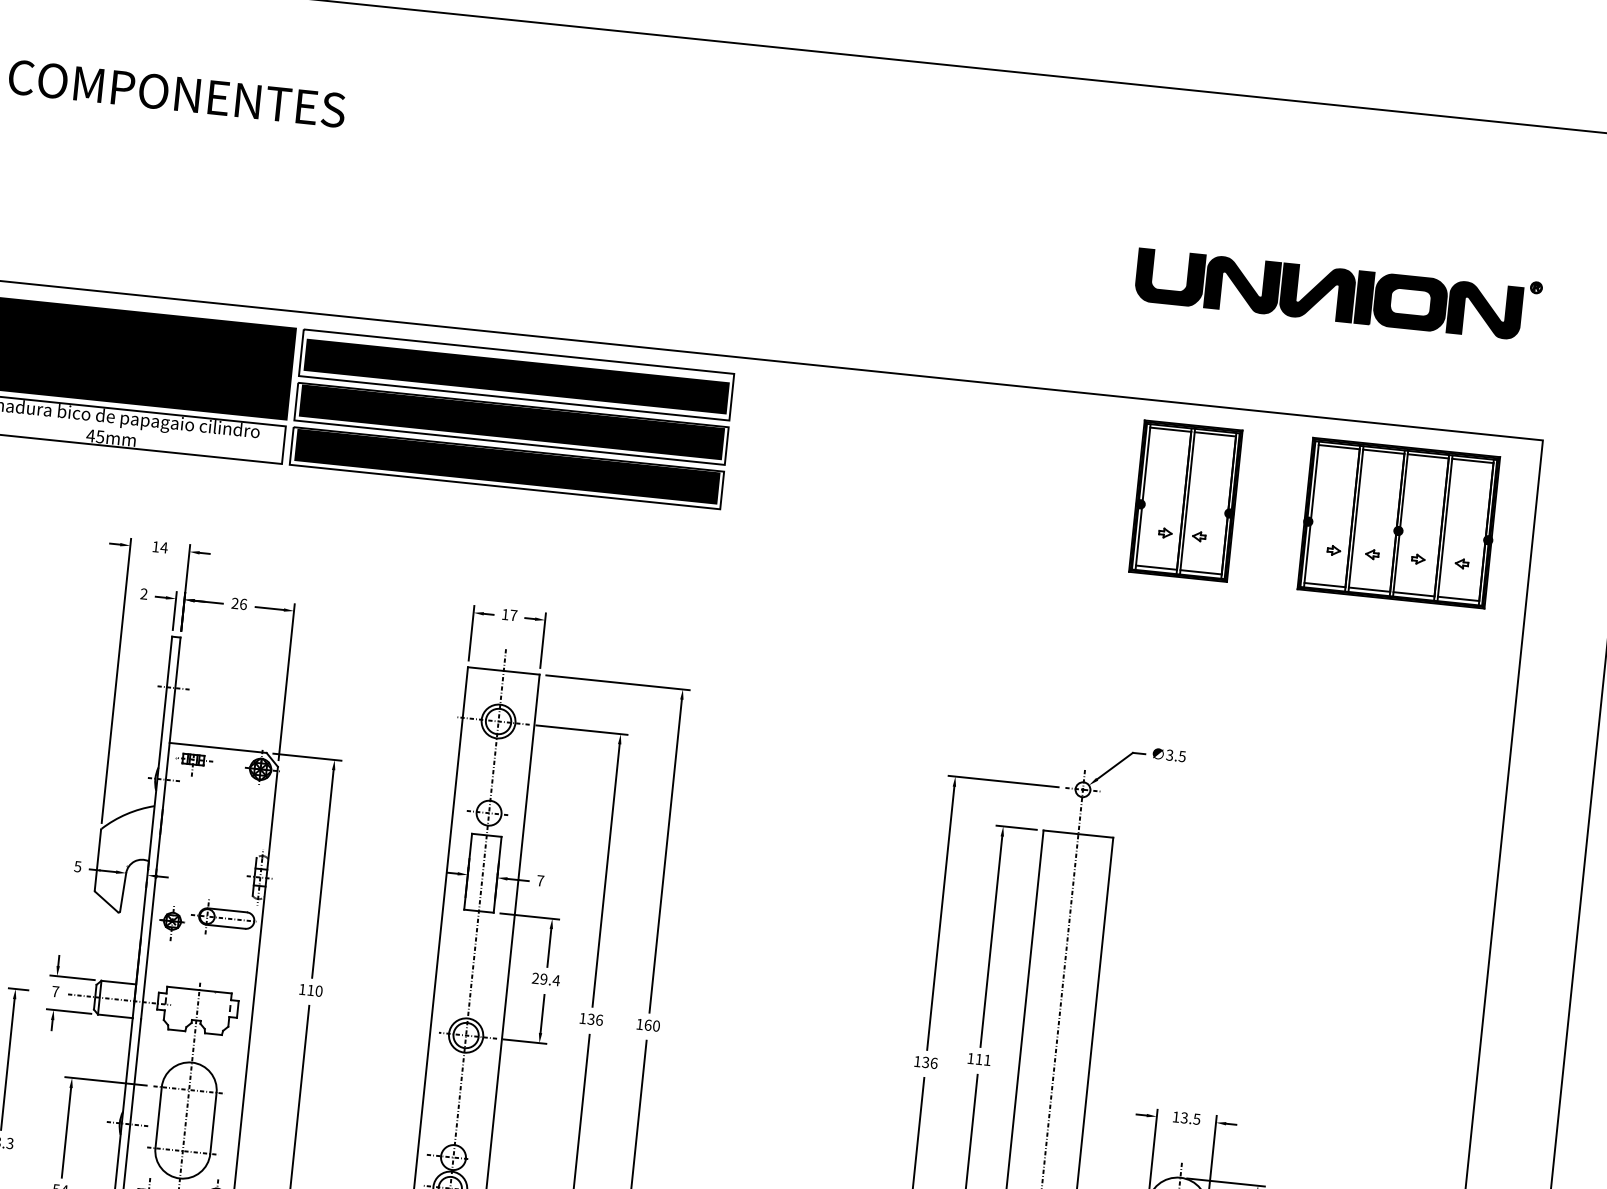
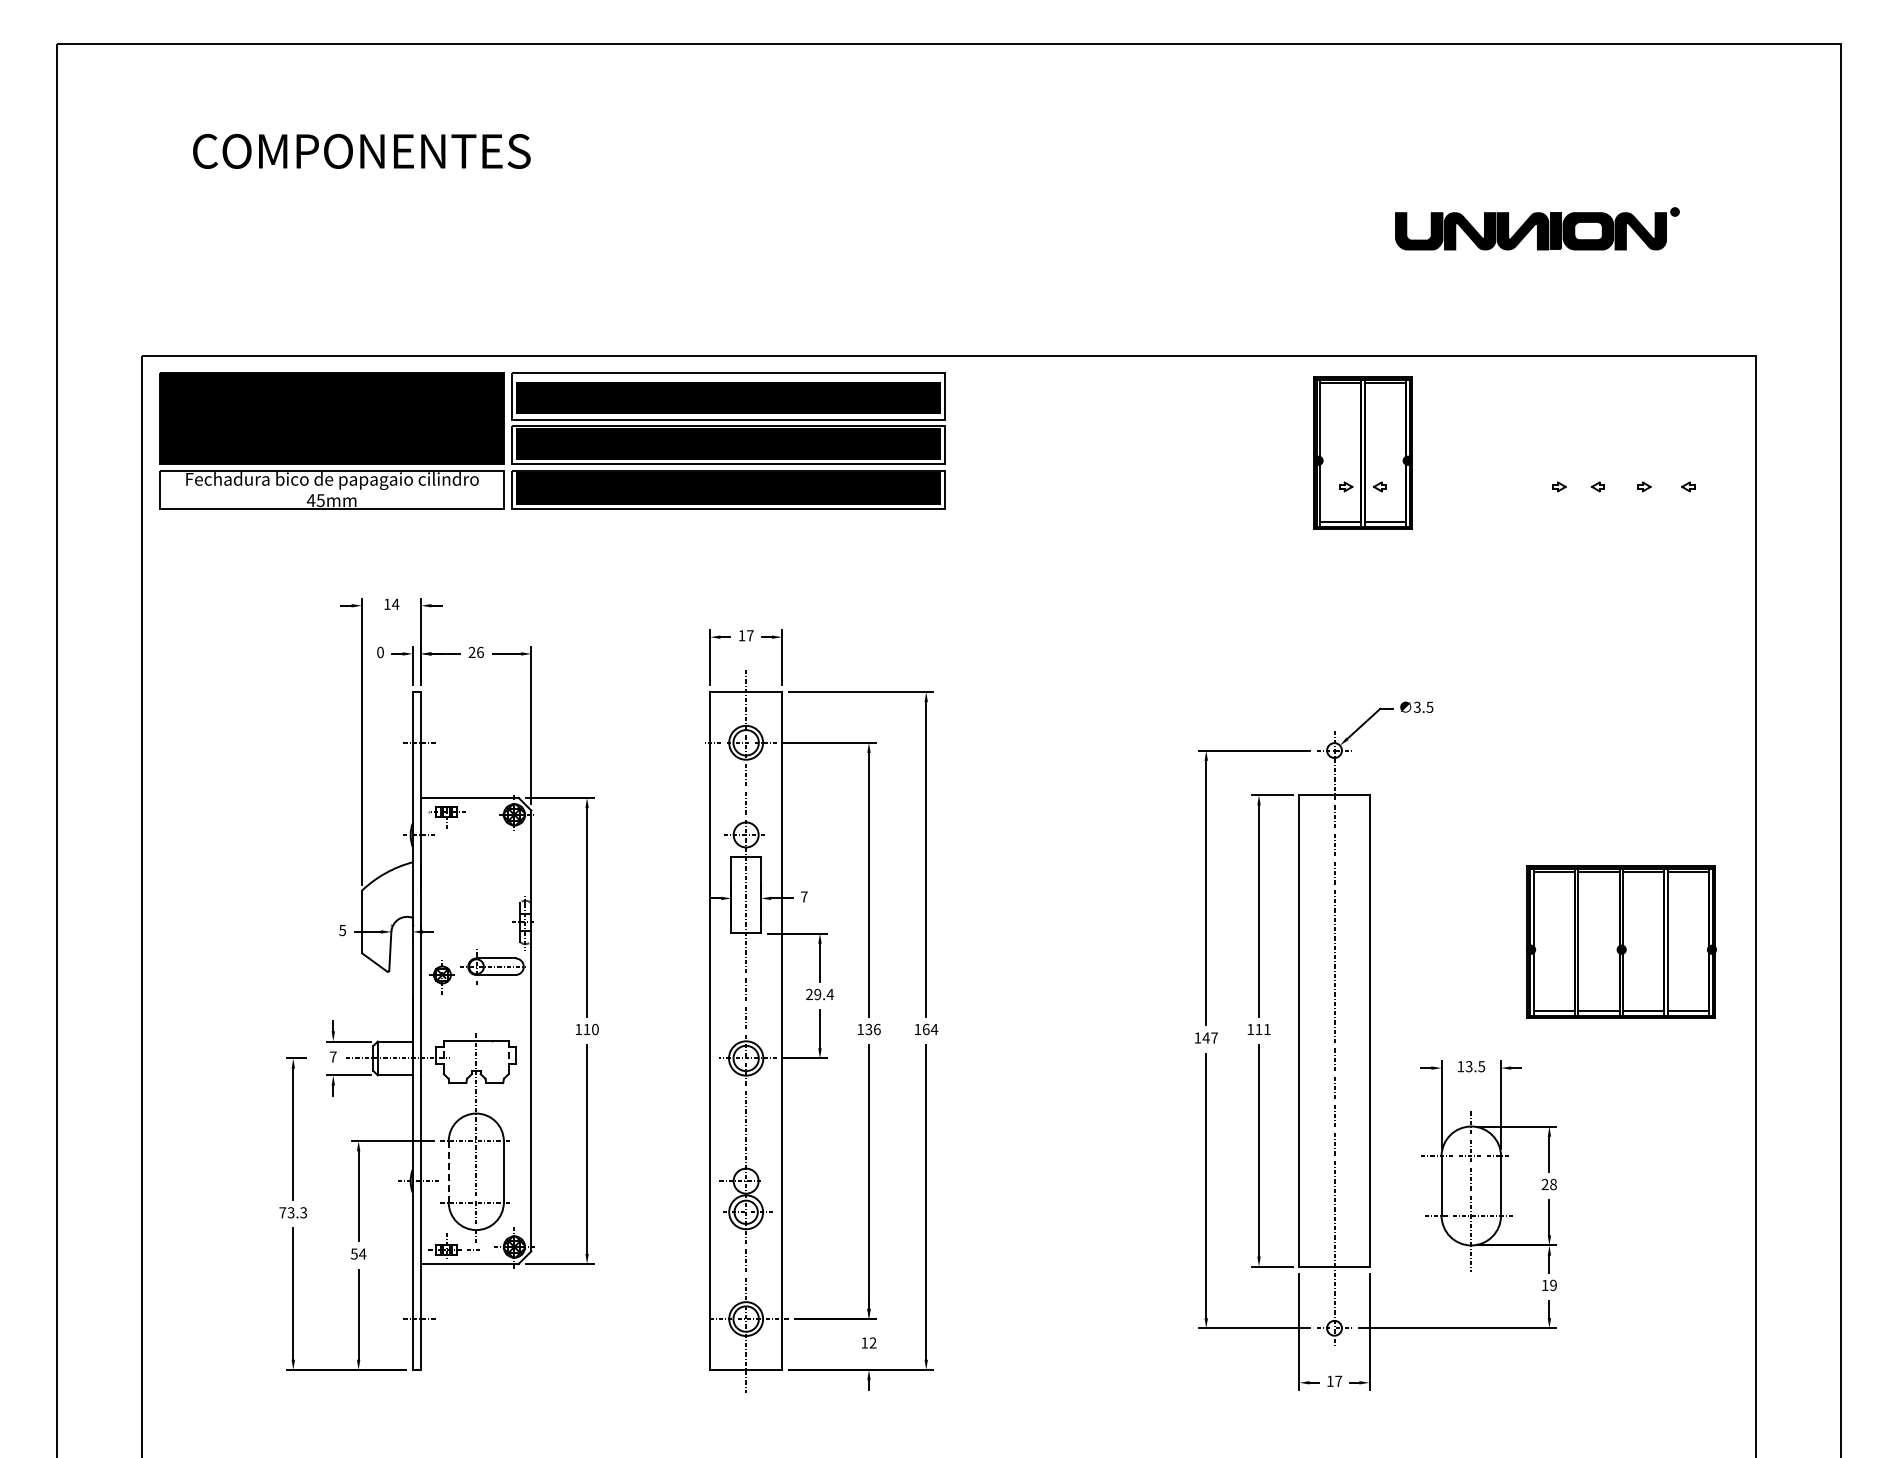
part: (1338, 291) -> (1537, 228), size x0.7
part: (1185, 500) -> (1362, 452), moved
part: (1399, 522) -> (1621, 941), moved
text: (144, 594) -> (380, 652), 2 -> 0
text: (656, 1026) -> (934, 1029), 160 -> 164
text: (930, 1062) -> (1210, 1037), 136 -> 147
line: (158, 1117) -> (448, 1171), solid -> dashed

